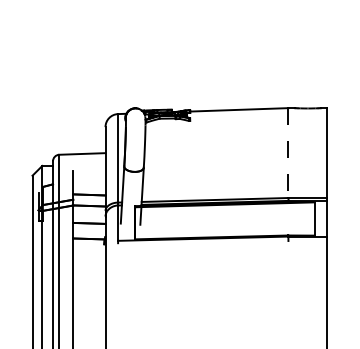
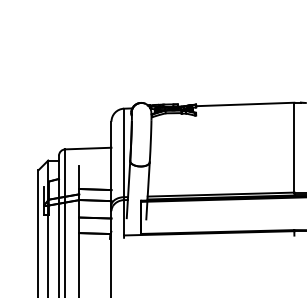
line: (288, 153) -> (294, 148), dashed -> solid

